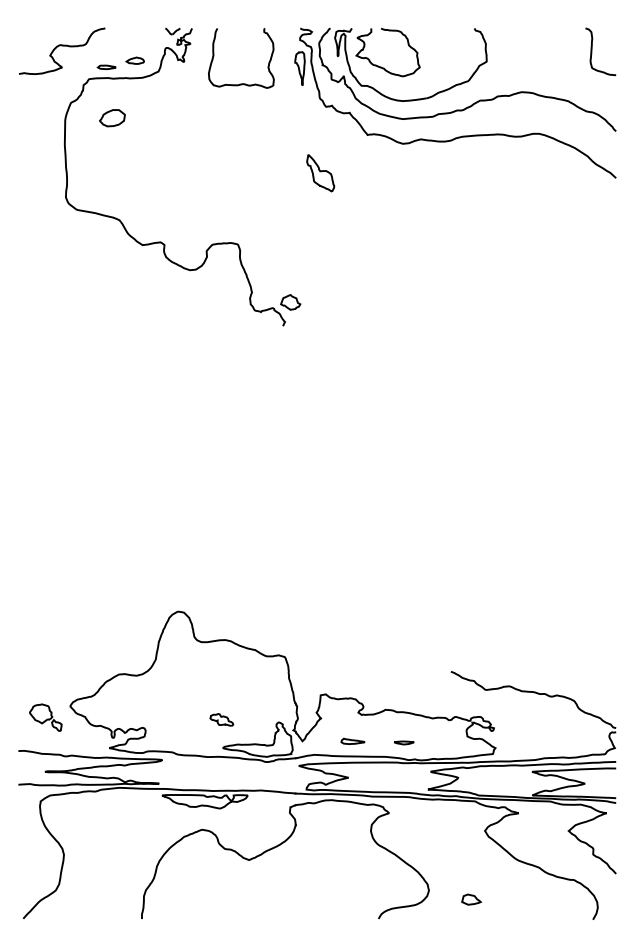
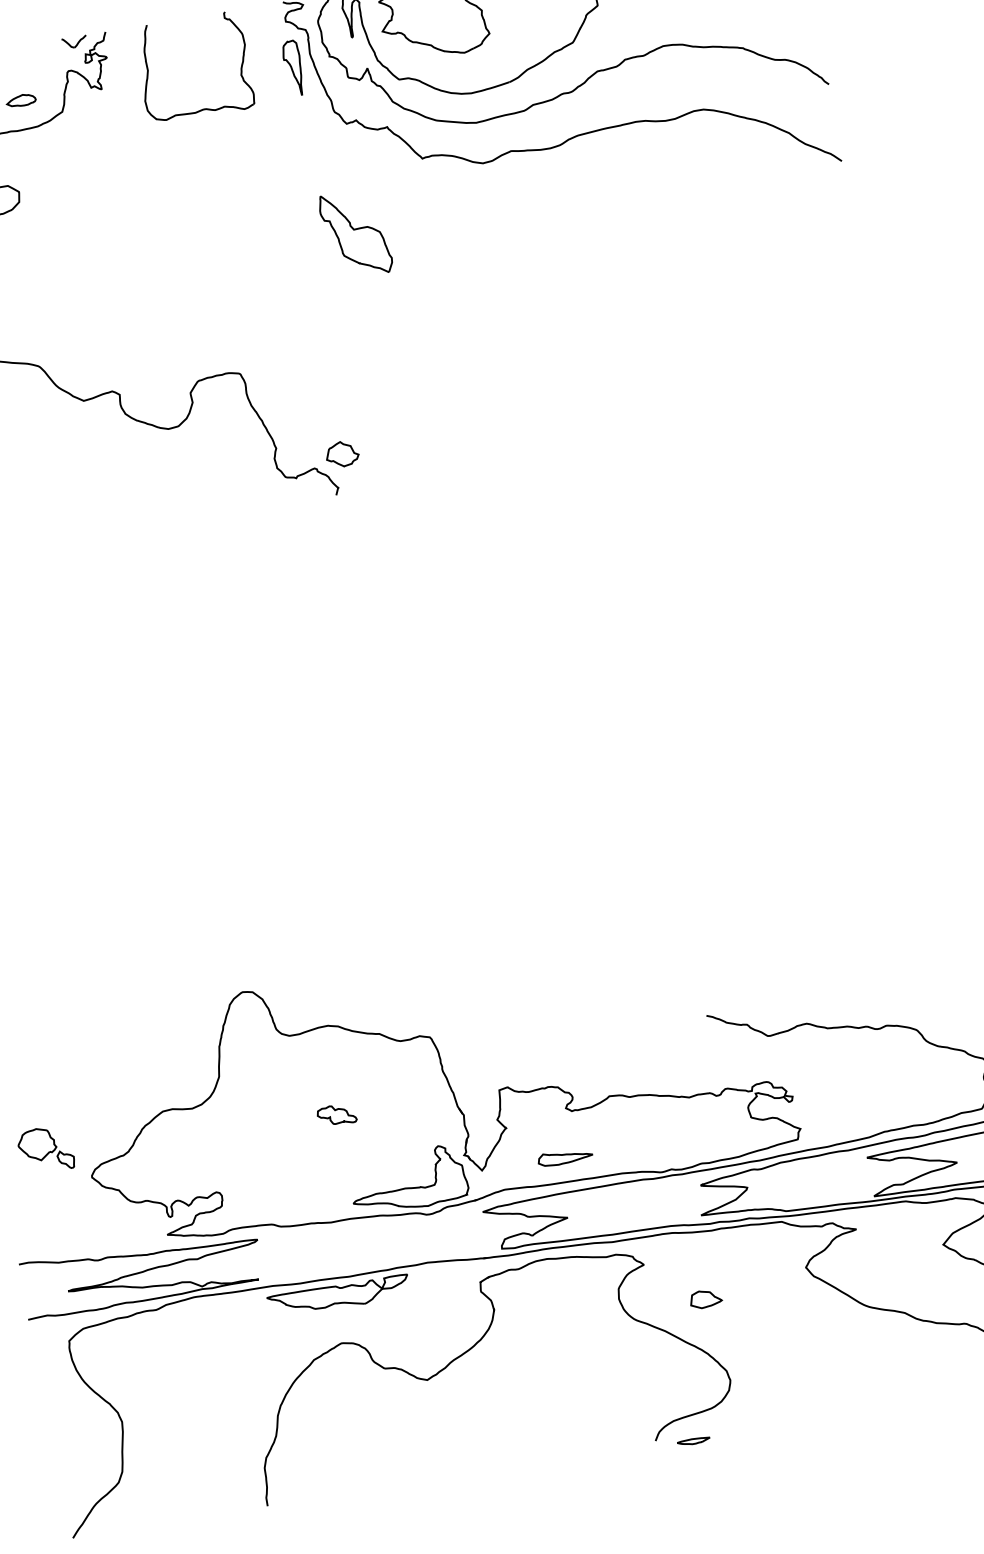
part: (320, 173) -> (355, 234), size x1.4
part: (45, 717) -> (45, 1149), moved
part: (221, 719) -> (336, 1114), moved
part: (352, 740) -> (563, 1155), size x1.4
part: (404, 742) -> (694, 1440), moved
part: (471, 899) -> (705, 1298), moved

